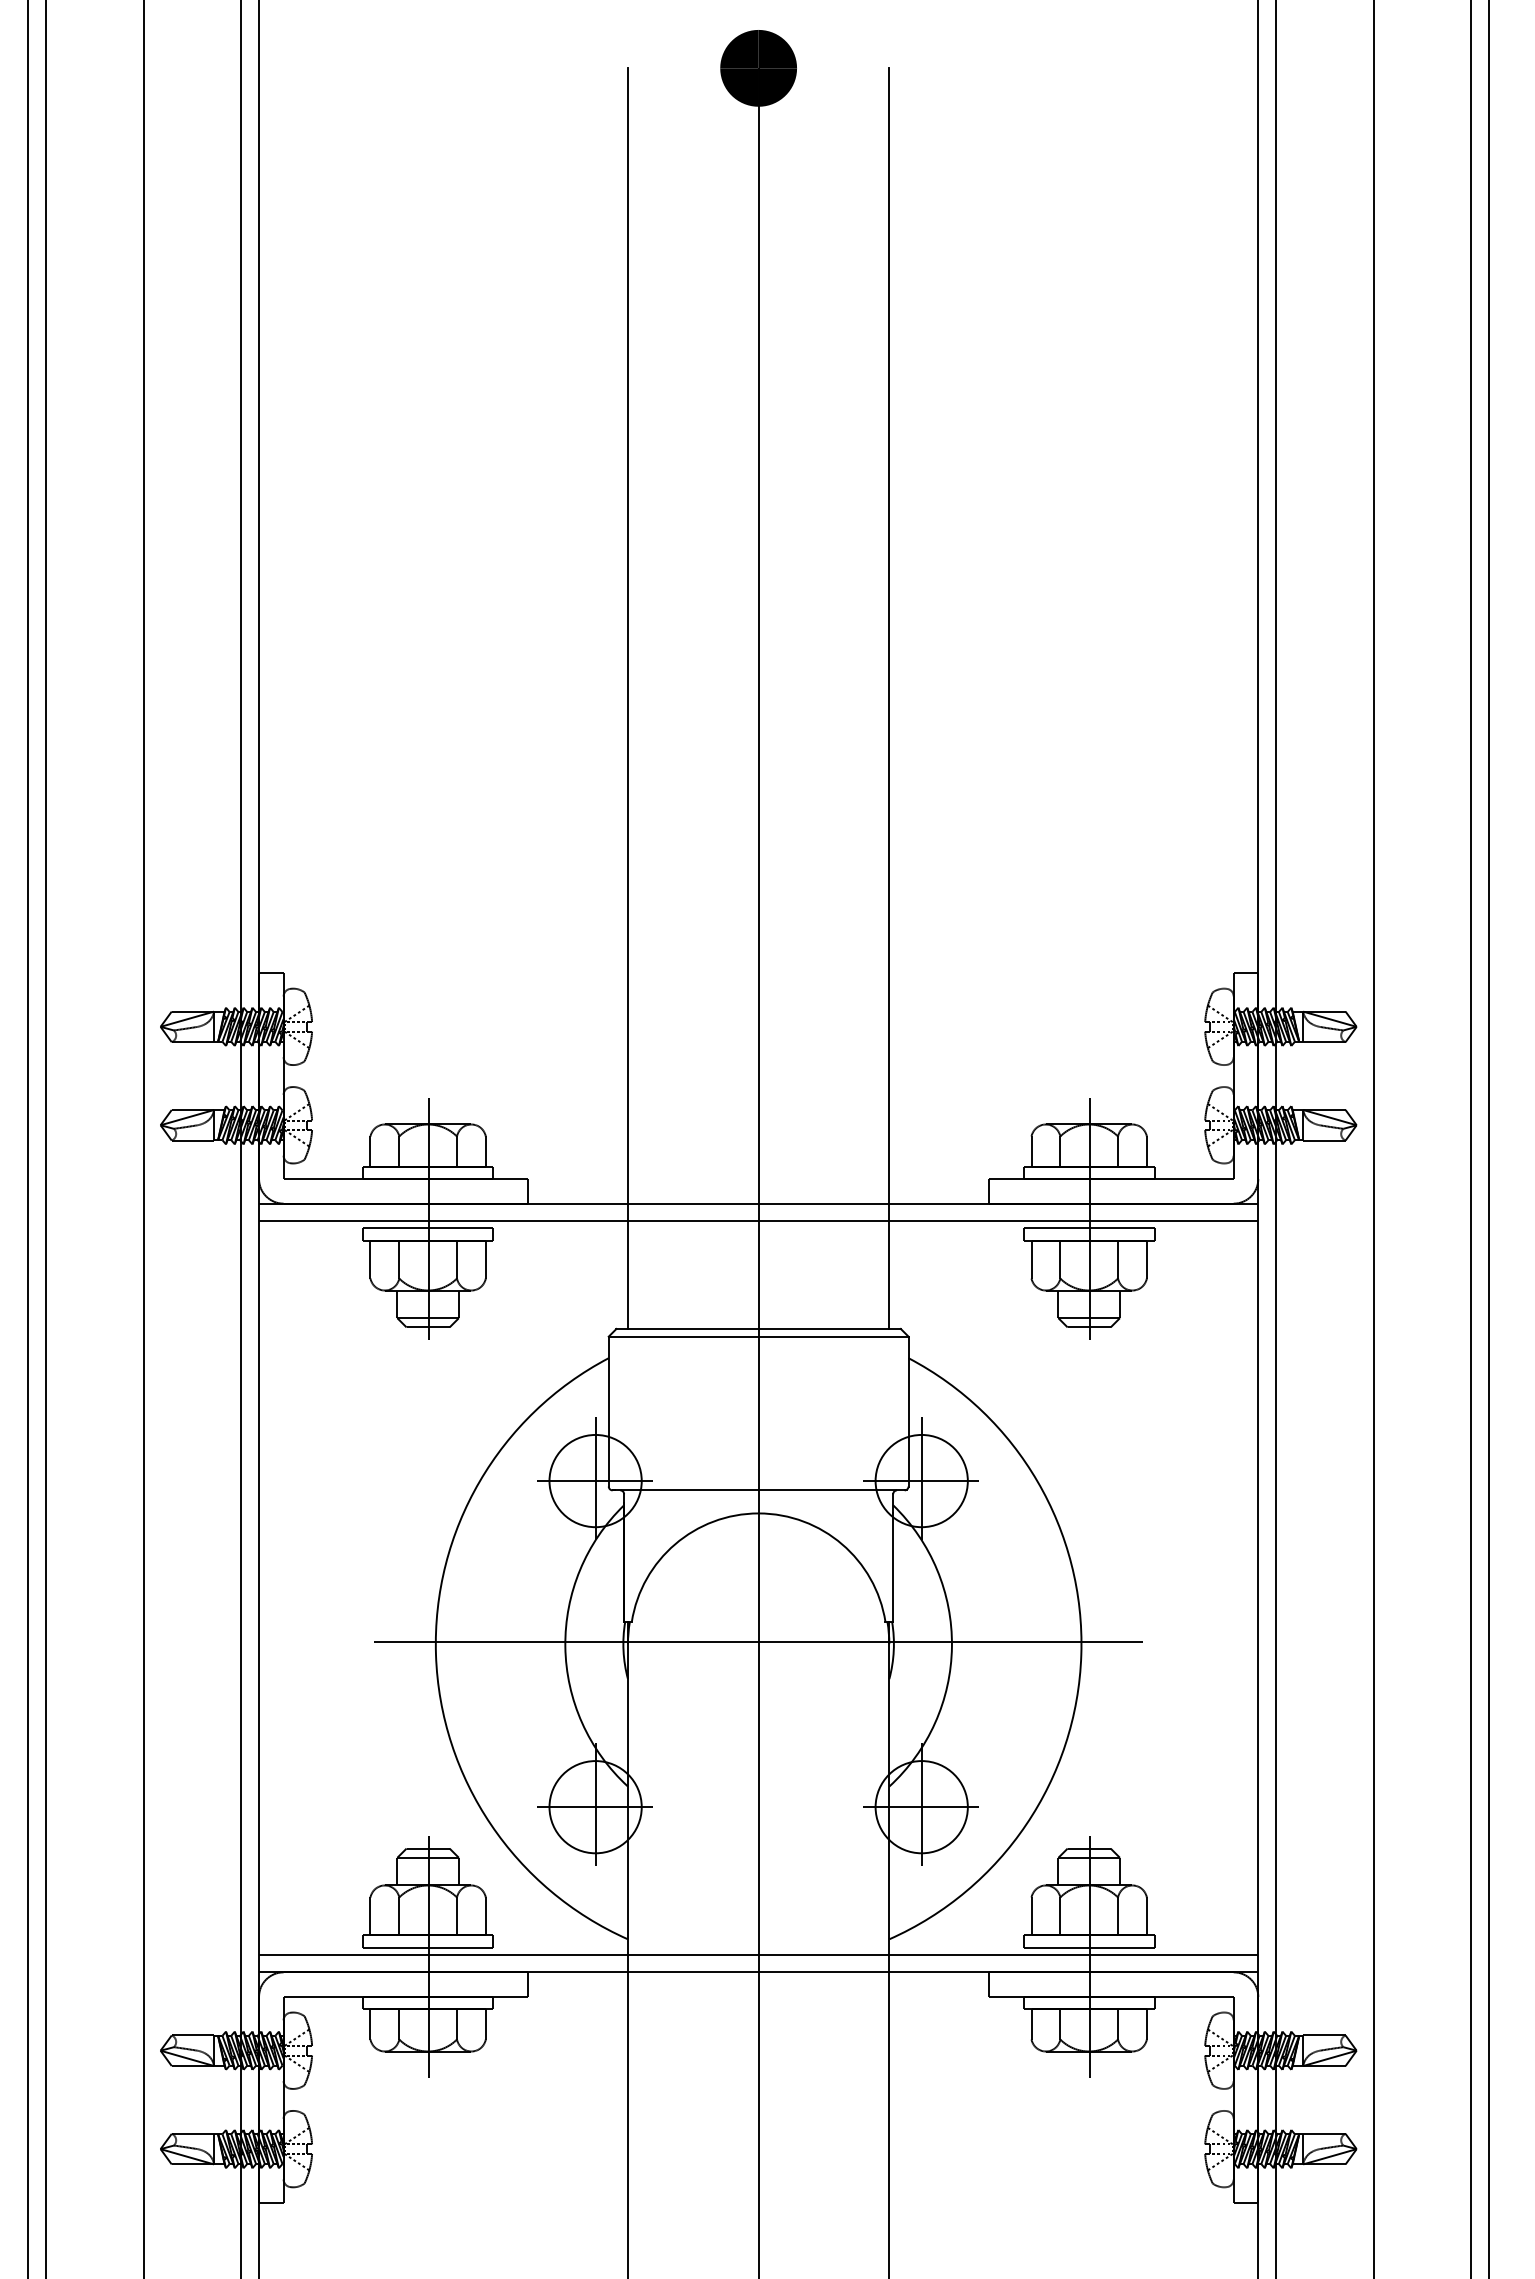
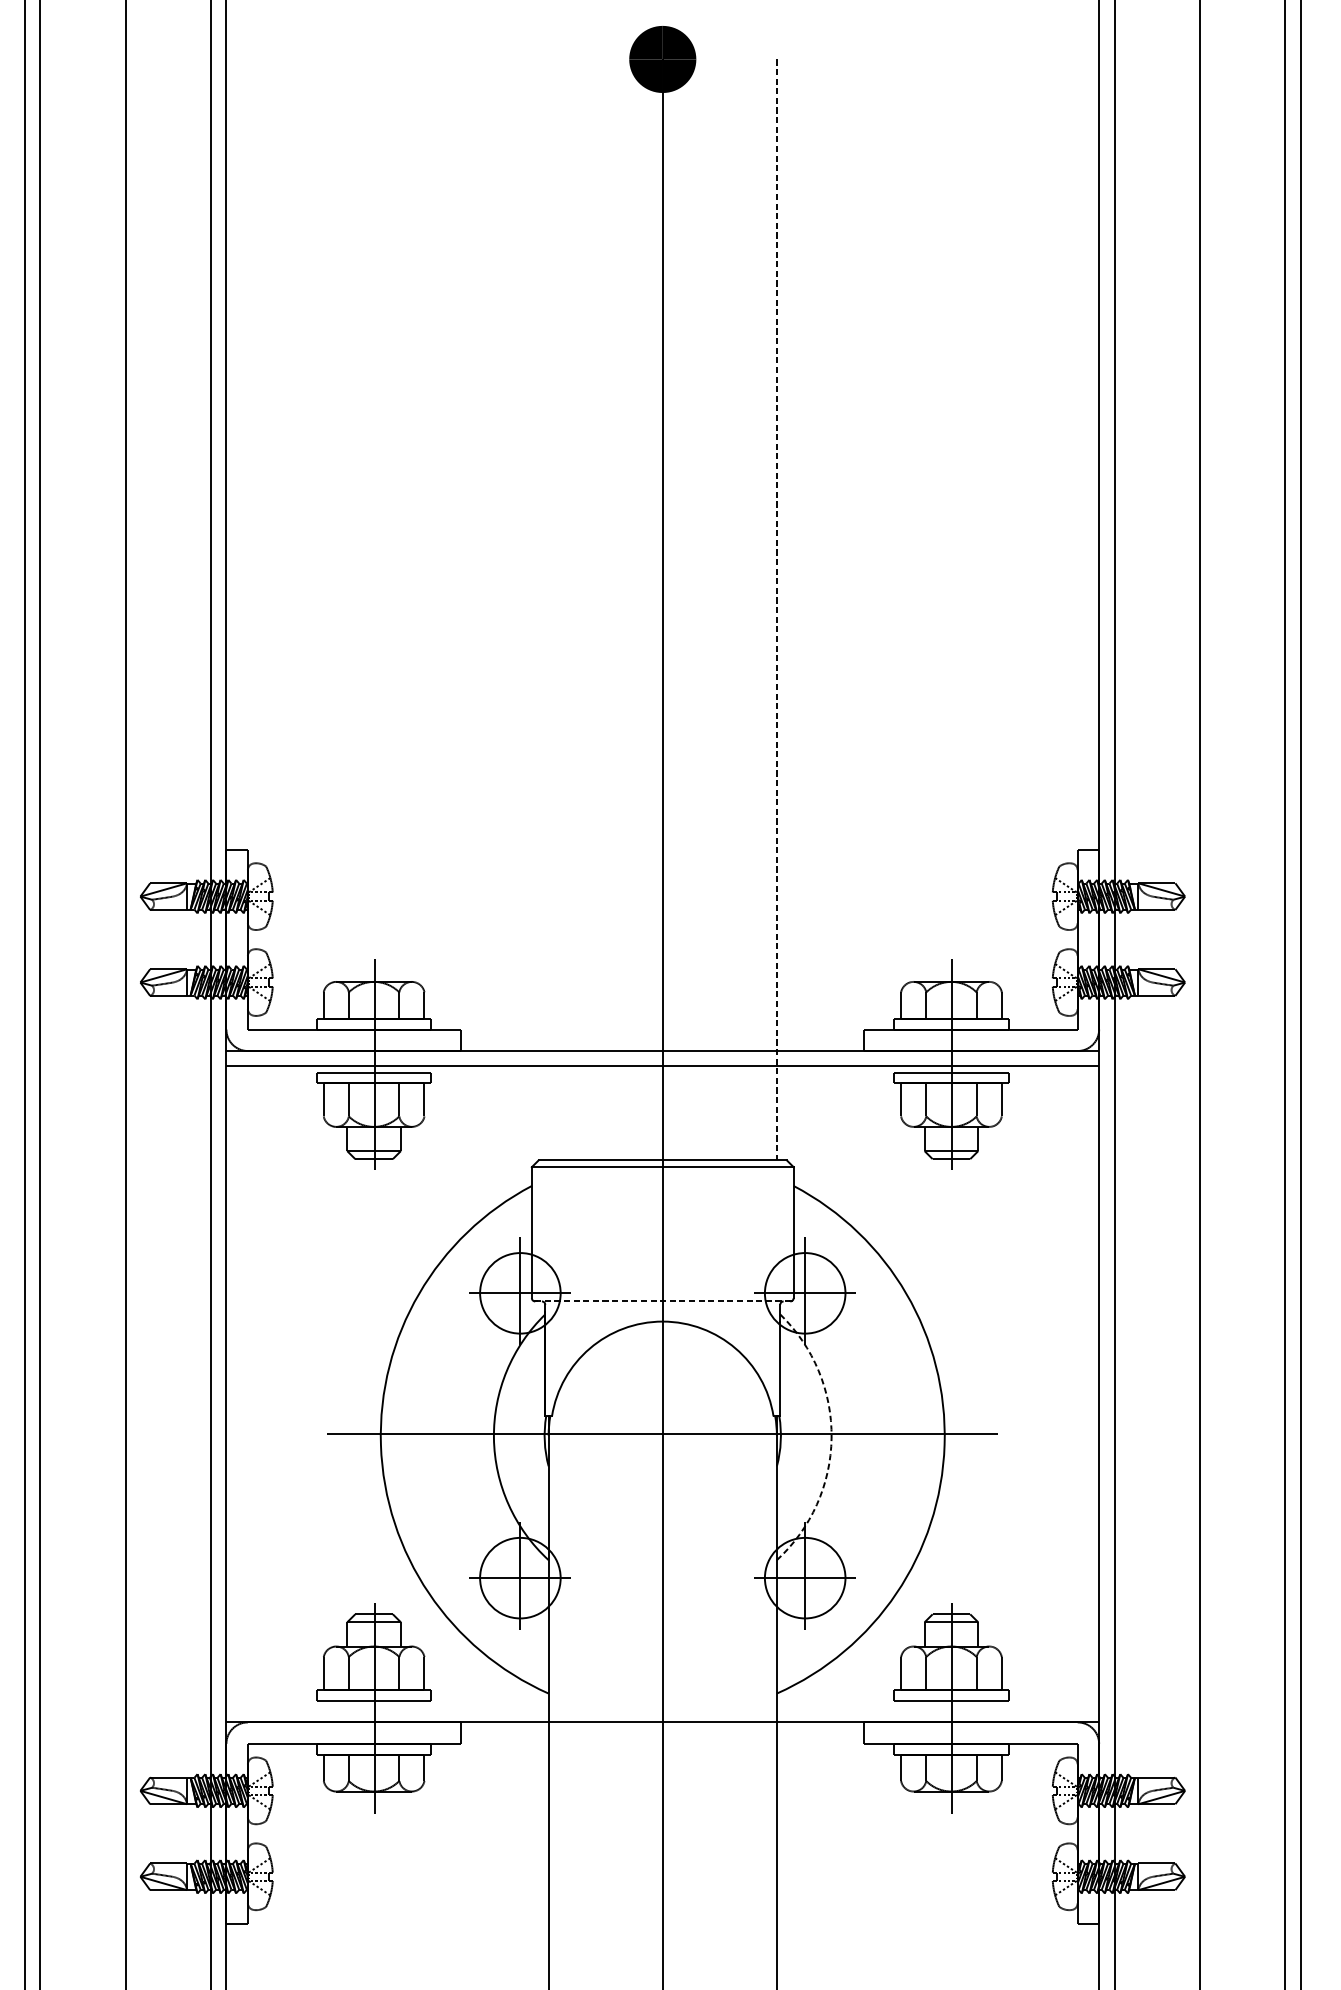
line: (627, 698) -> (548, 609), removed
line: (889, 699) -> (777, 610), solid -> dashed
line: (759, 1490) -> (663, 1301), solid -> dashed
arc: (951, 1646) -> (831, 1437), solid -> dashed
line: (758, 1954) -> (662, 1706), removed

